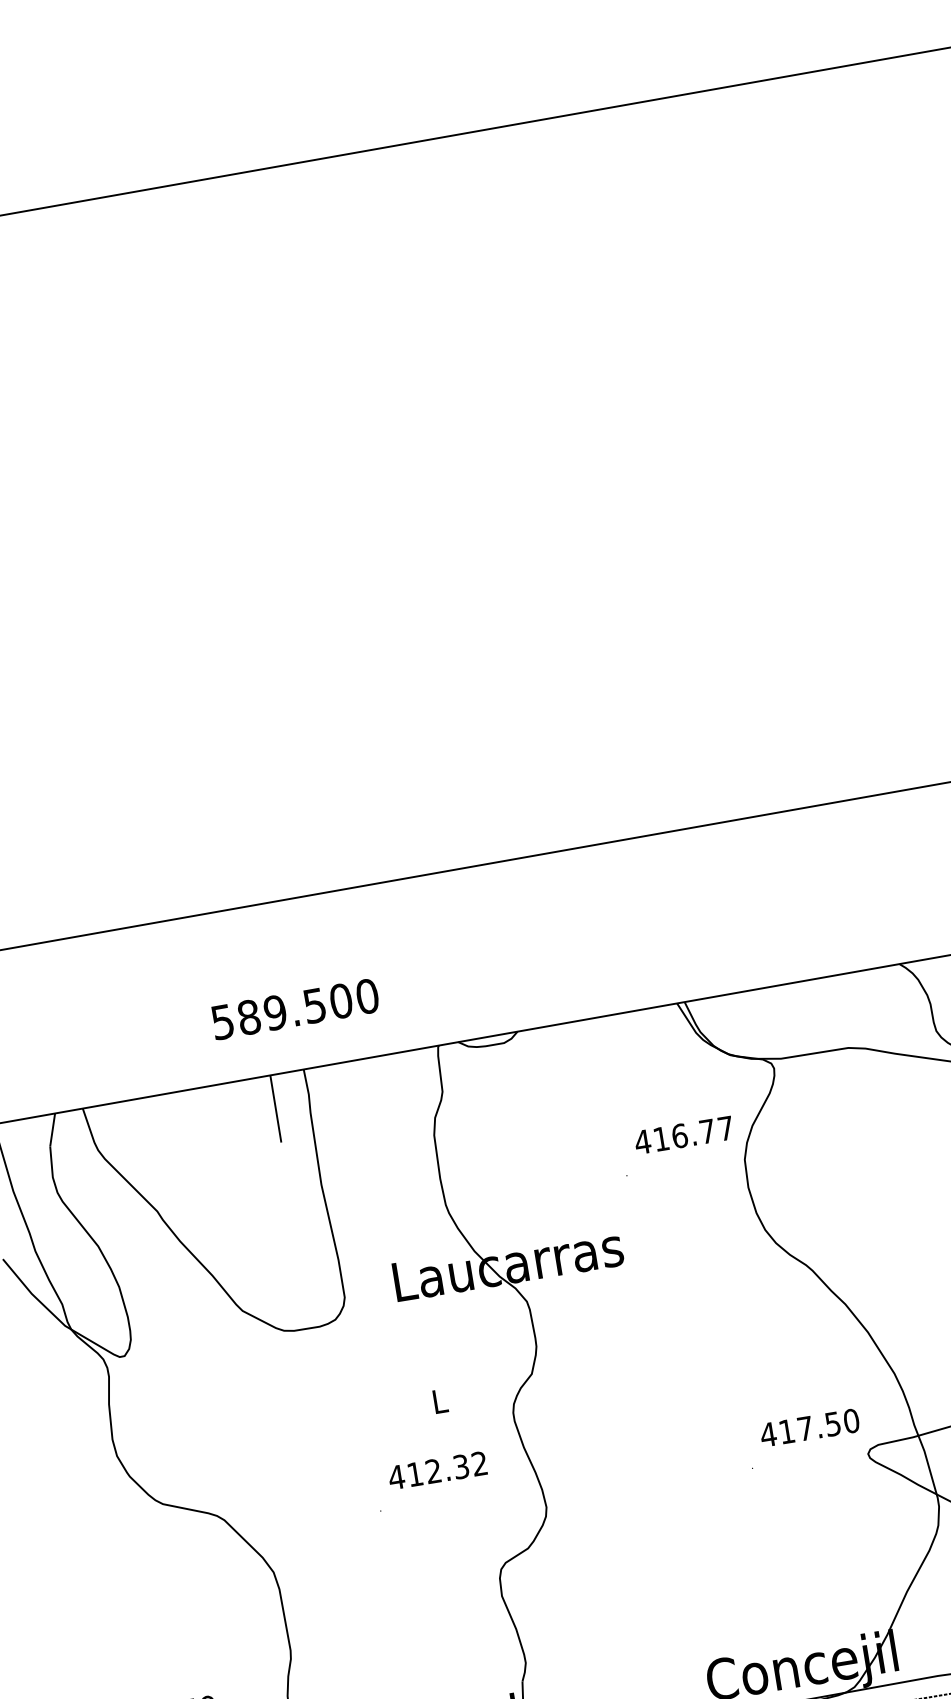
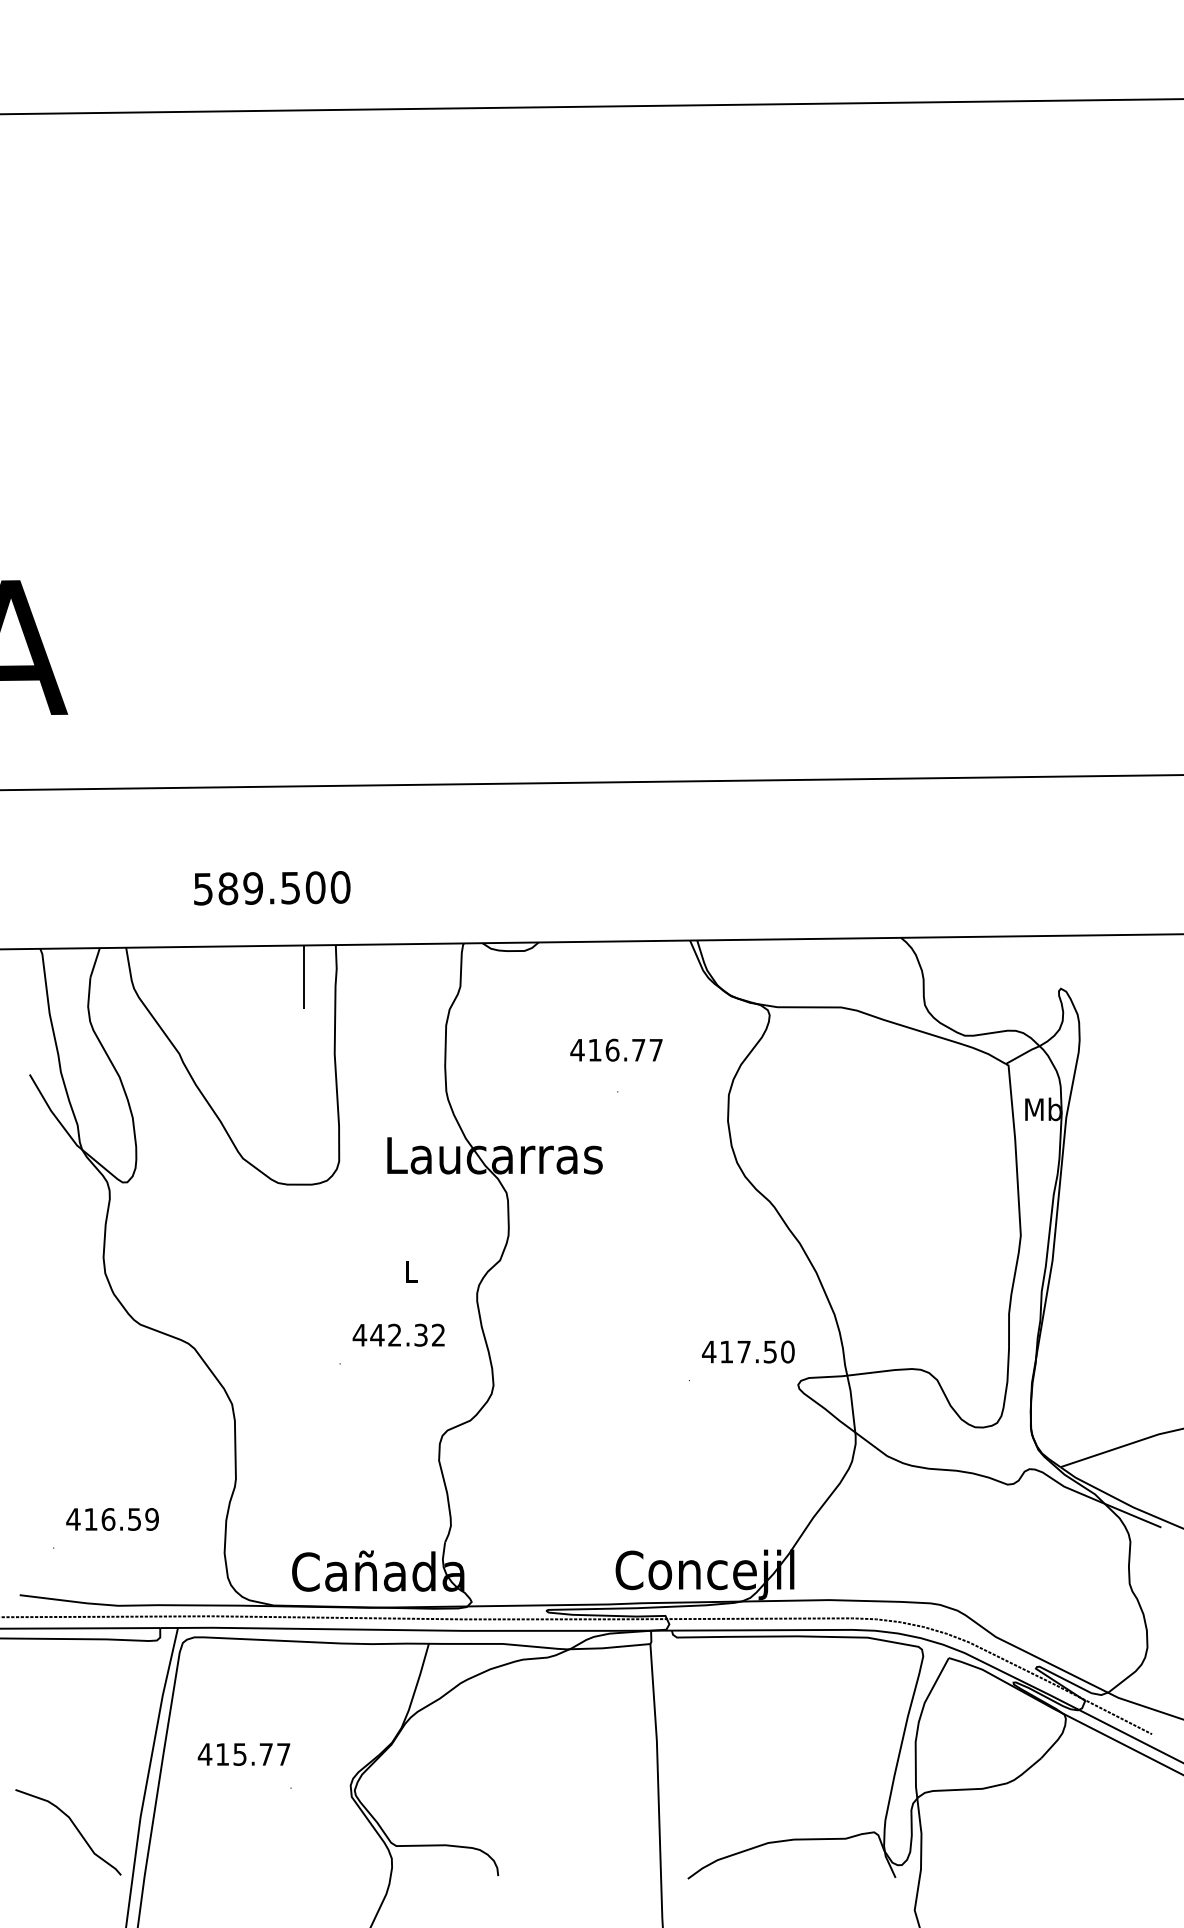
text: (295, 1009) -> (272, 888), moved
text: (683, 1134) -> (616, 1049), moved
text: (415, 1474) -> (377, 1335), 412.32 -> 442.32

